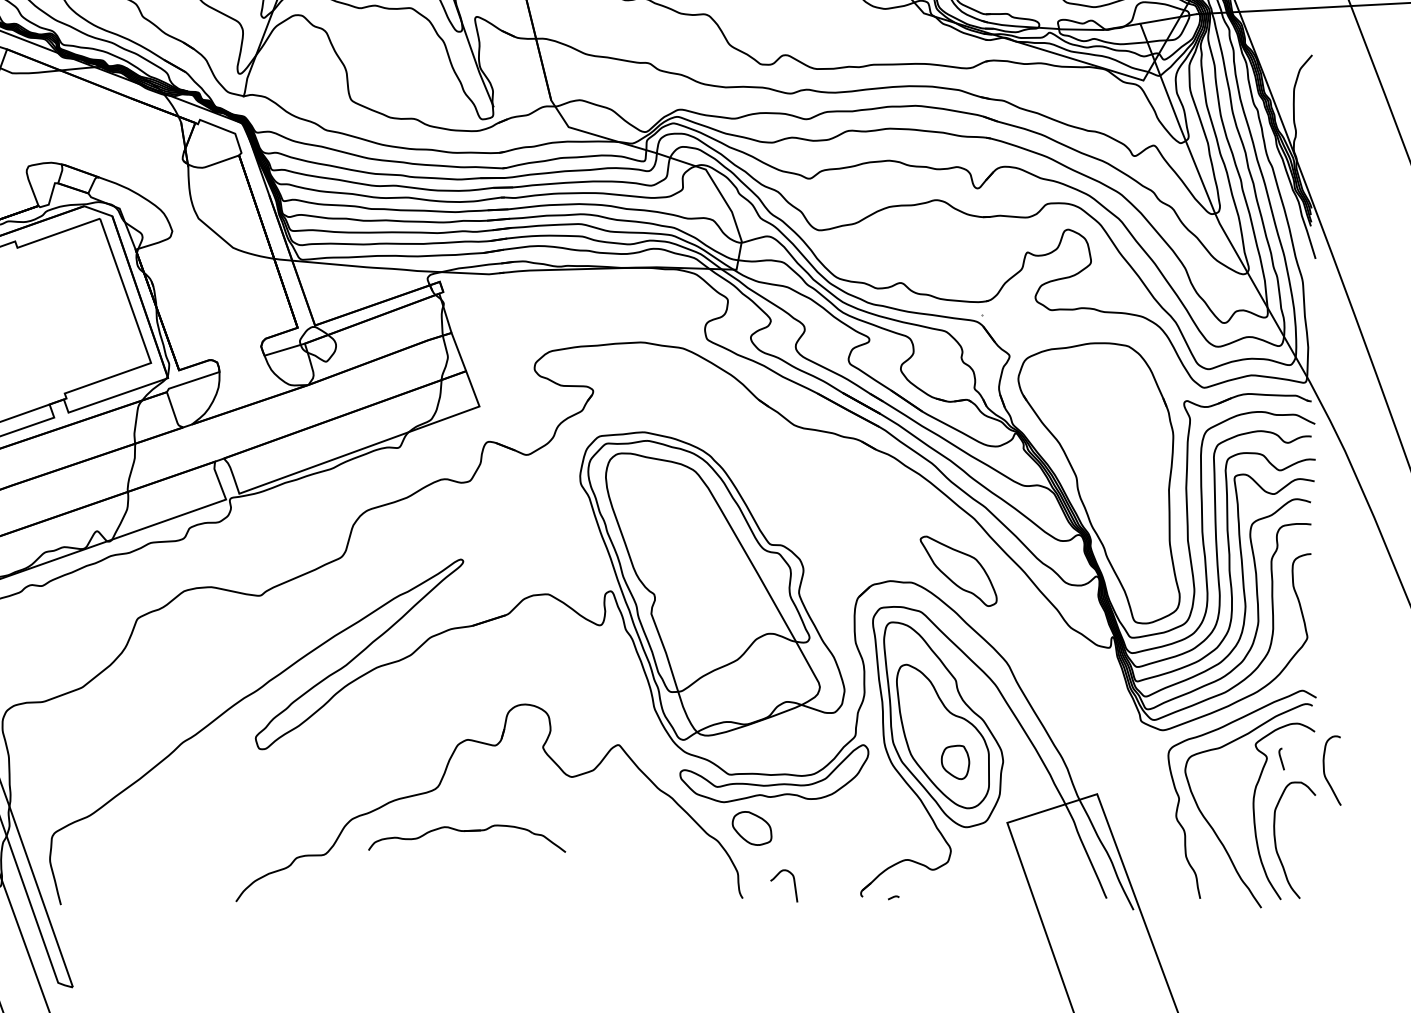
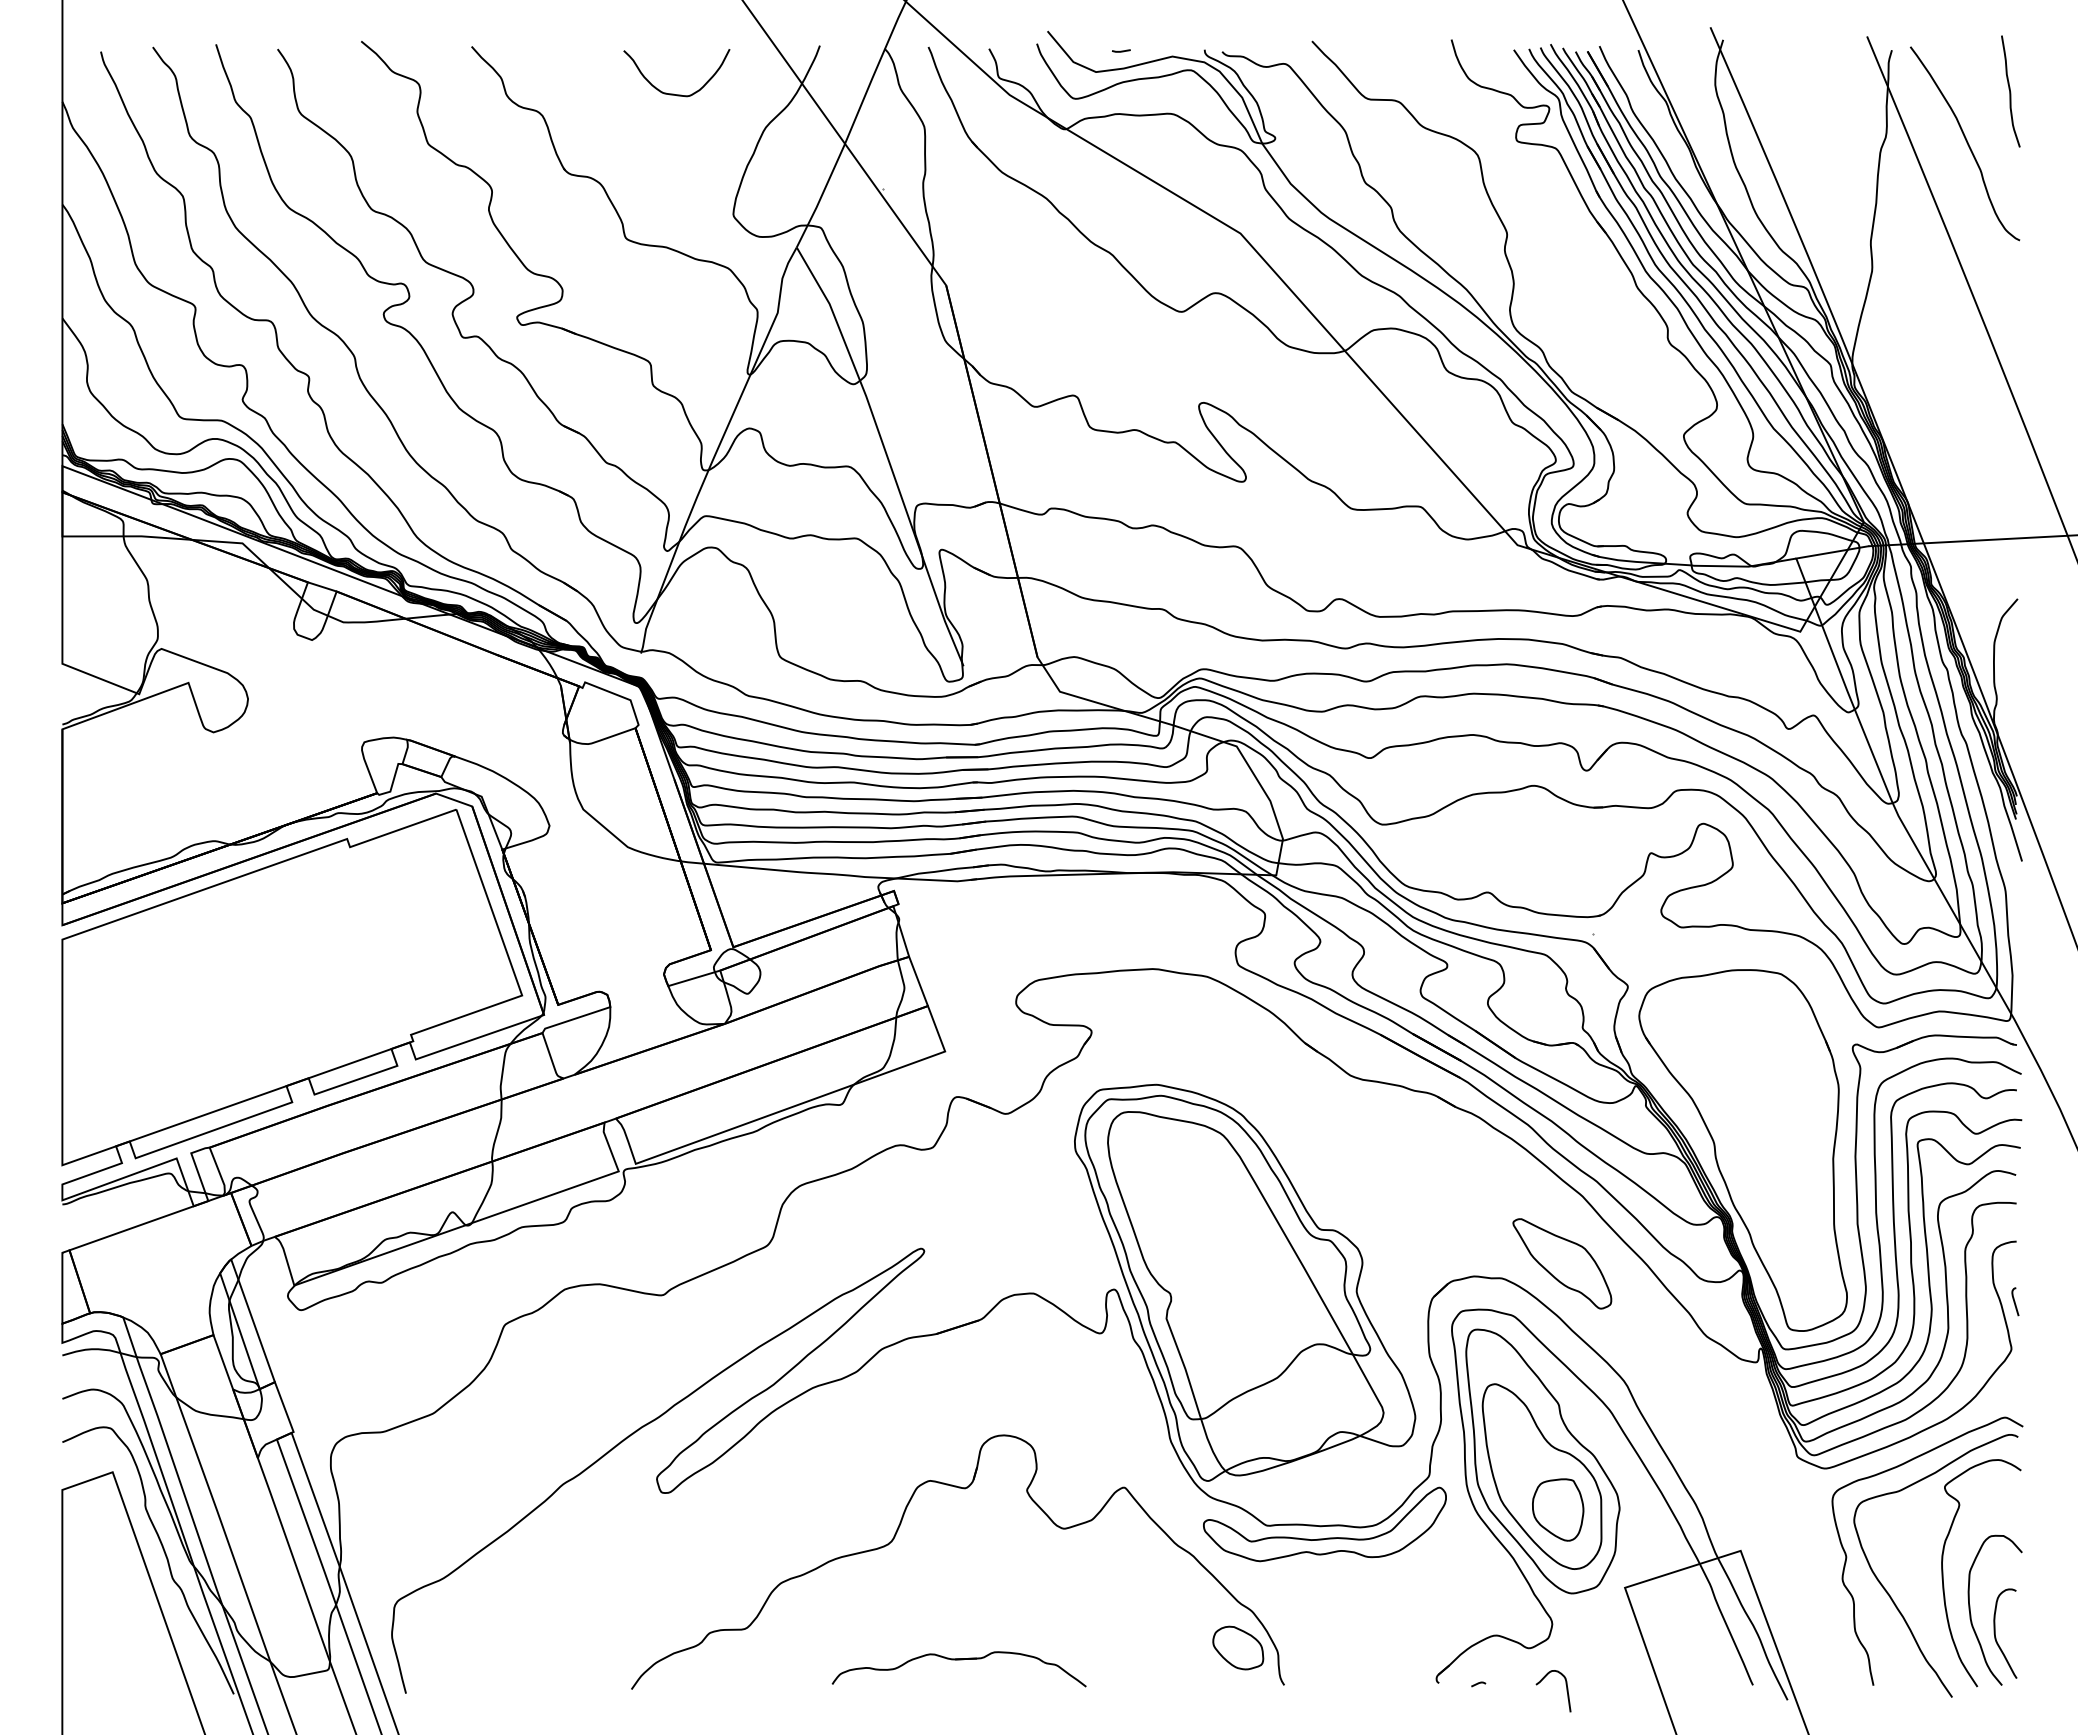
curve: (1281, 758) -> (2015, 1301), moved
part: (955, 762) -> (1558, 1509), size x1.43
curve: (1325, 773) -> (1996, 1637), moved
part: (752, 828) -> (1238, 1647), moved
part: (466, 831) -> (958, 1660), moved
curve: (794, 886) -> (1566, 1691), moved

